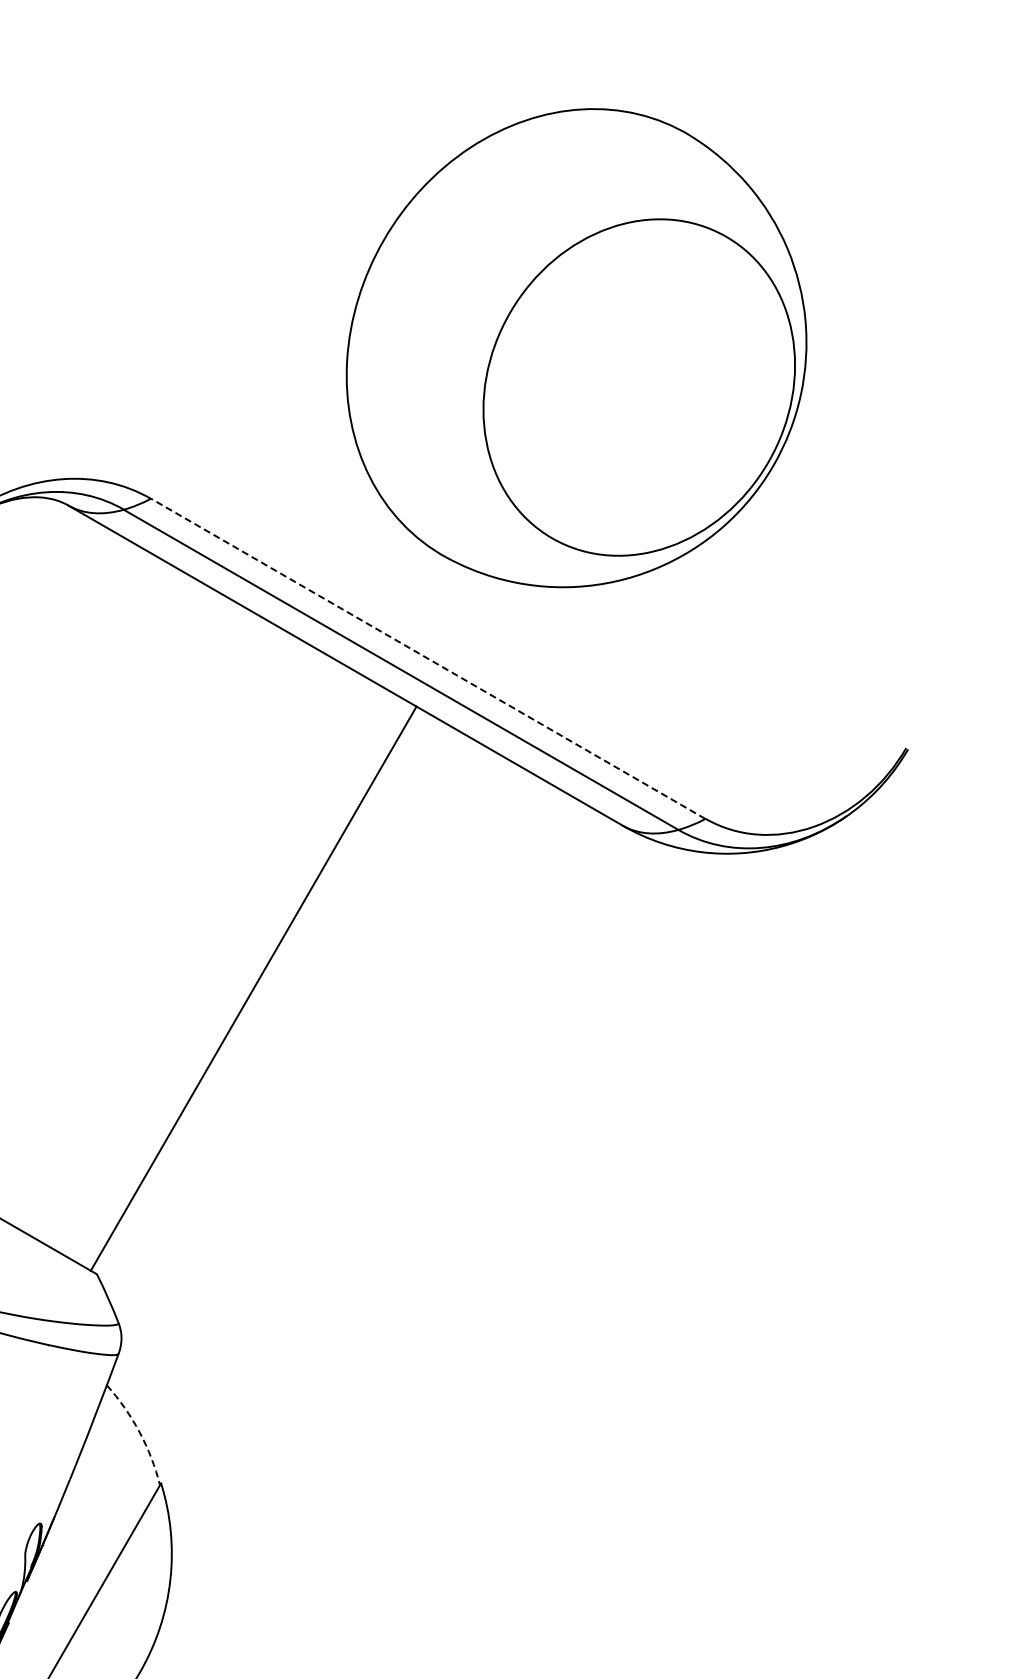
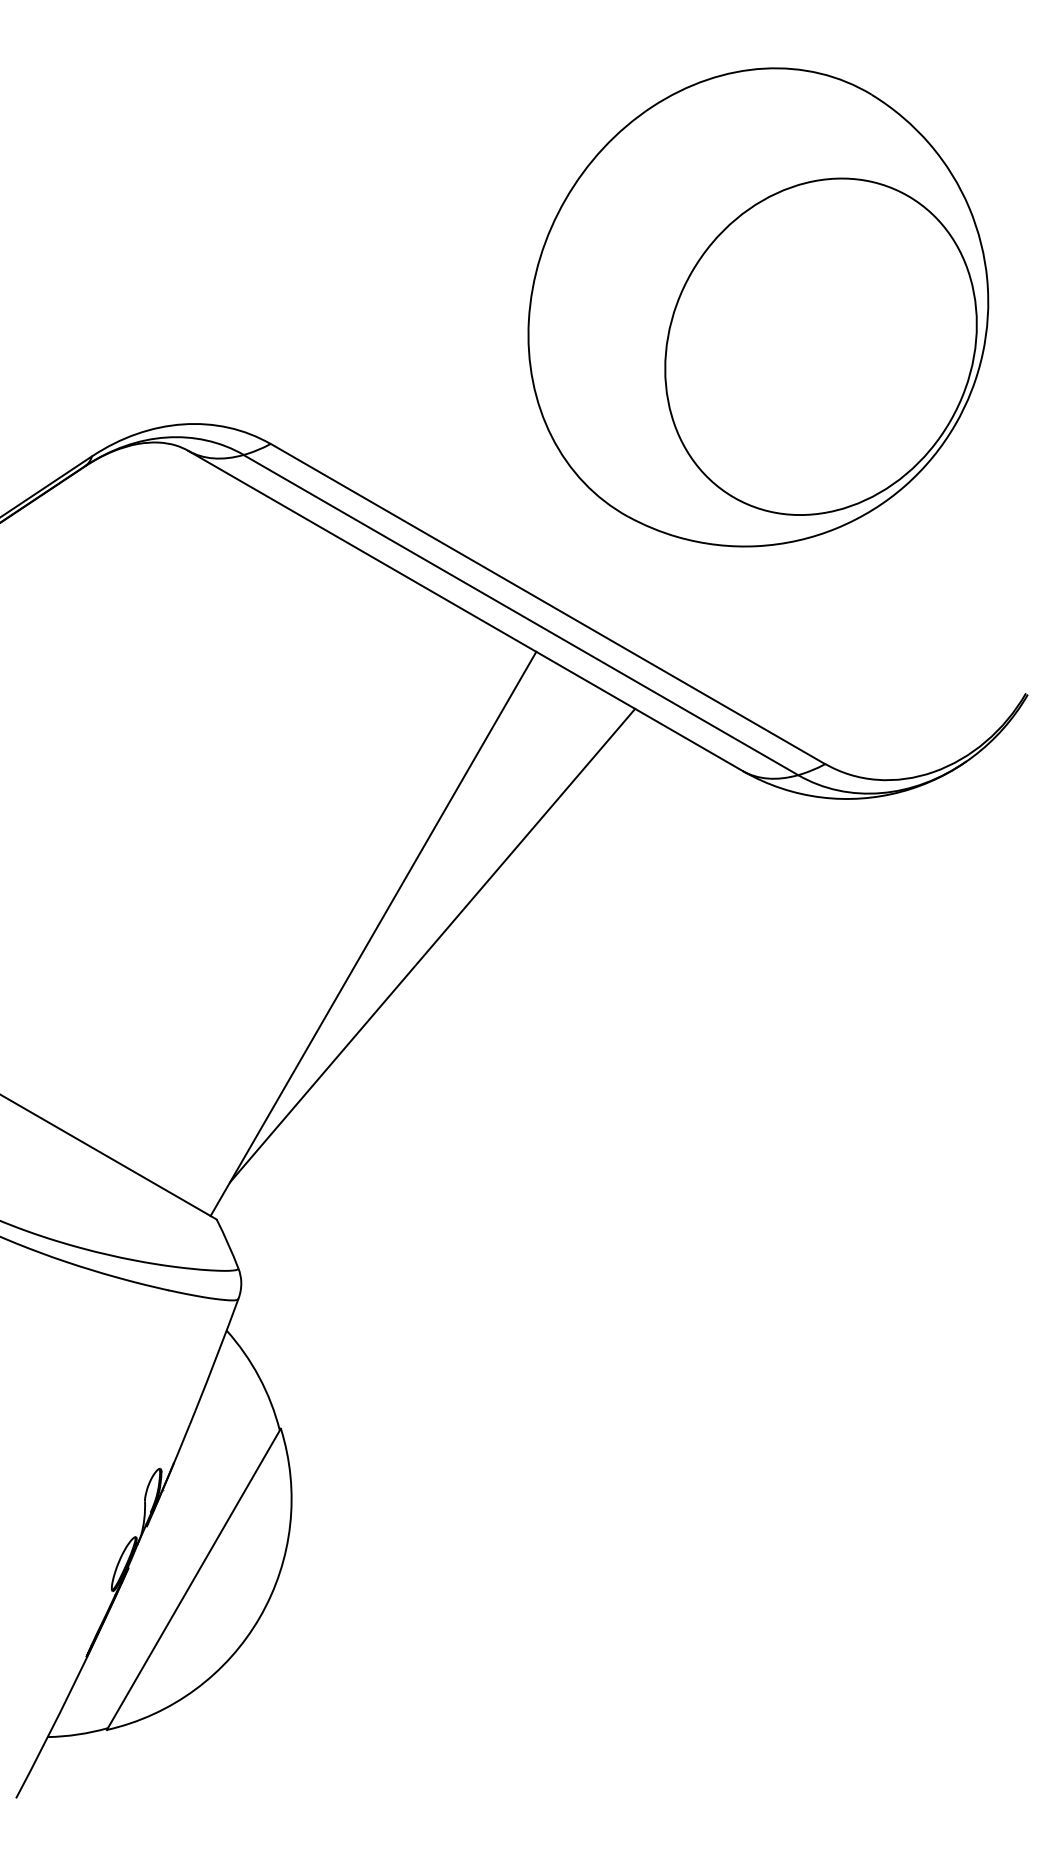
part: (576, 348) -> (758, 307), moved
line: (427, 658) -> (547, 603), dashed -> solid
line: (312, 1000) -> (432, 945), added
arc: (139, 1432) -> (259, 1377), dashed -> solid

